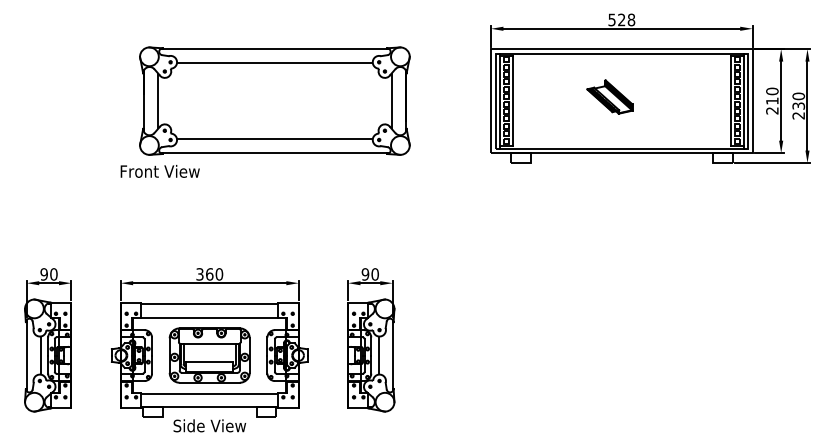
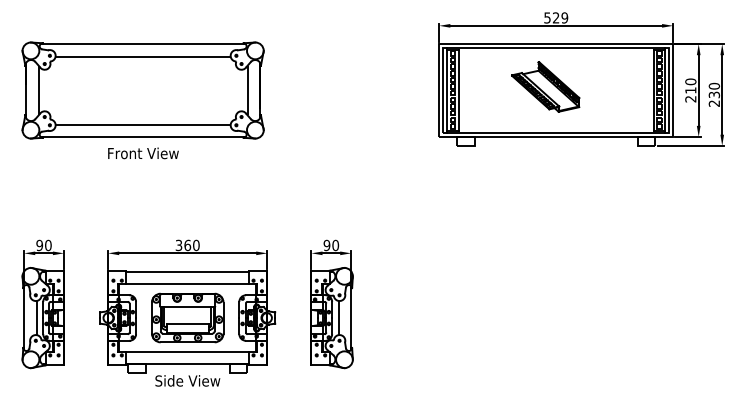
text: (631, 19) -> (564, 17), 528 -> 529
part: (609, 96) -> (545, 86), size x1.67
part: (274, 100) -> (142, 89), moved

